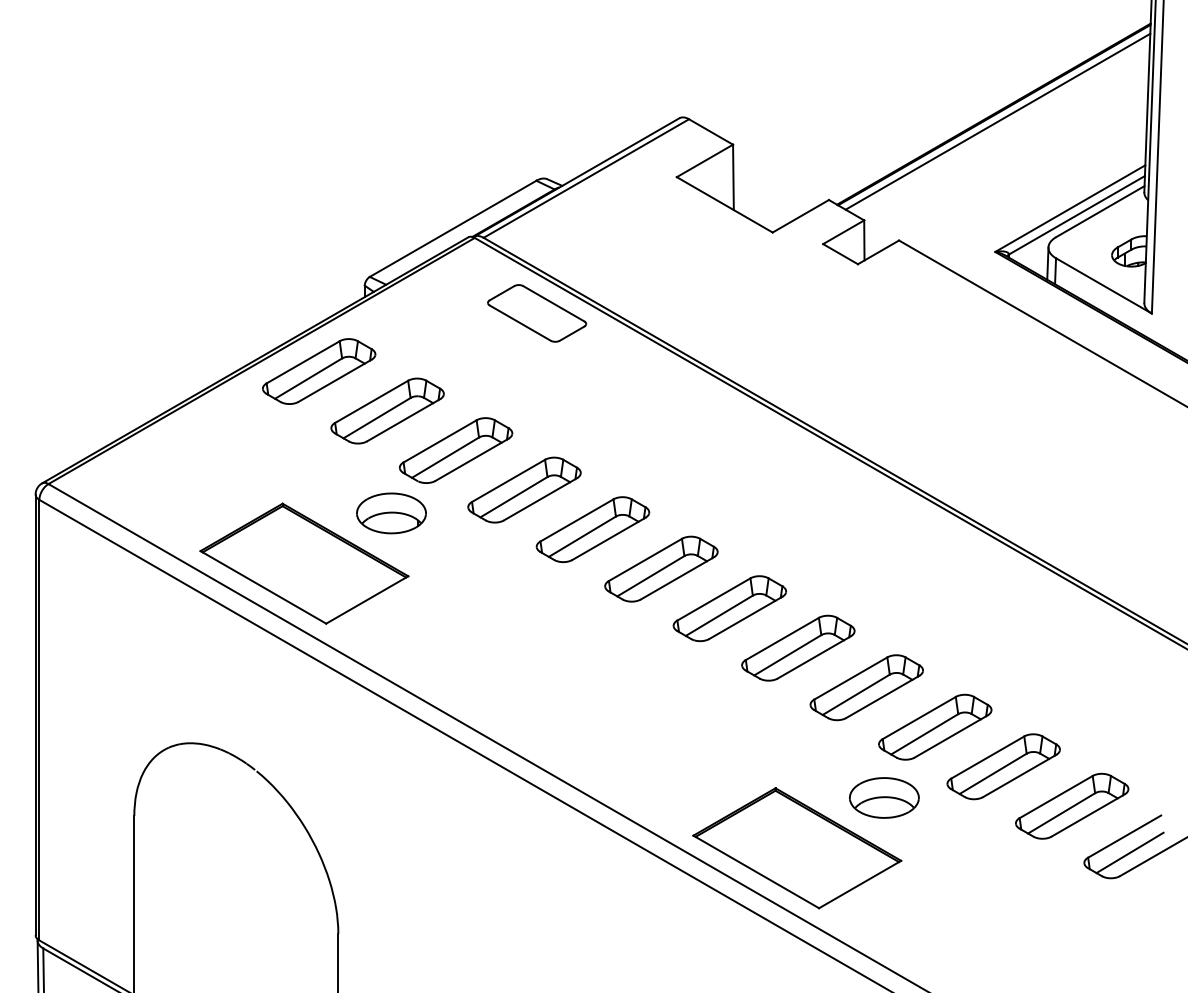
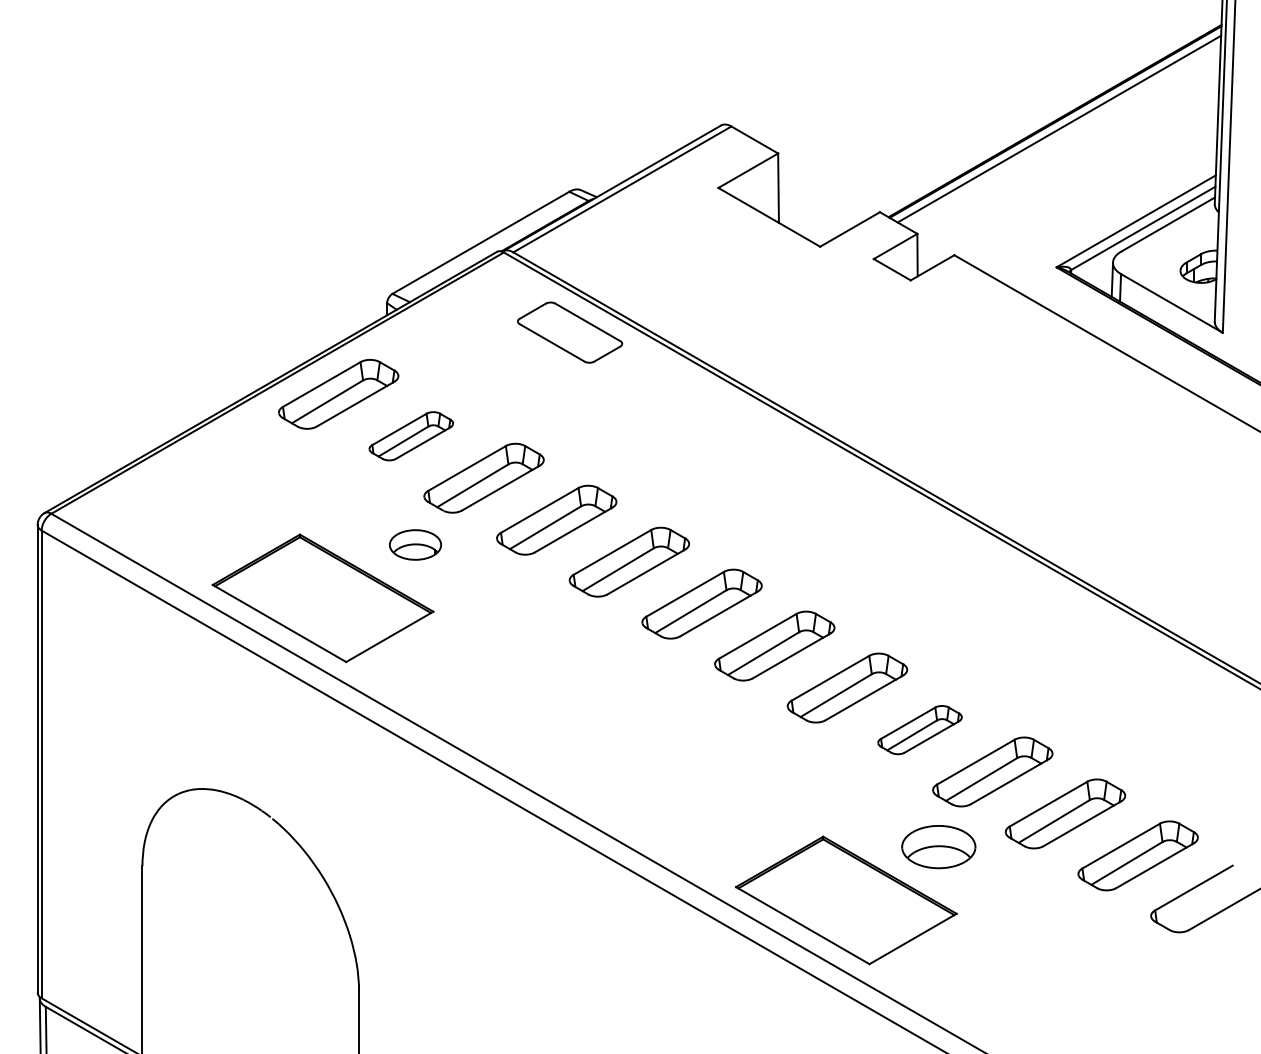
part: (387, 410) -> (411, 435), size x0.7
part: (391, 513) -> (415, 545), size x0.7
part: (866, 687) -> (919, 729), size x0.7
line: (1129, 852) -> (1199, 904), removed

